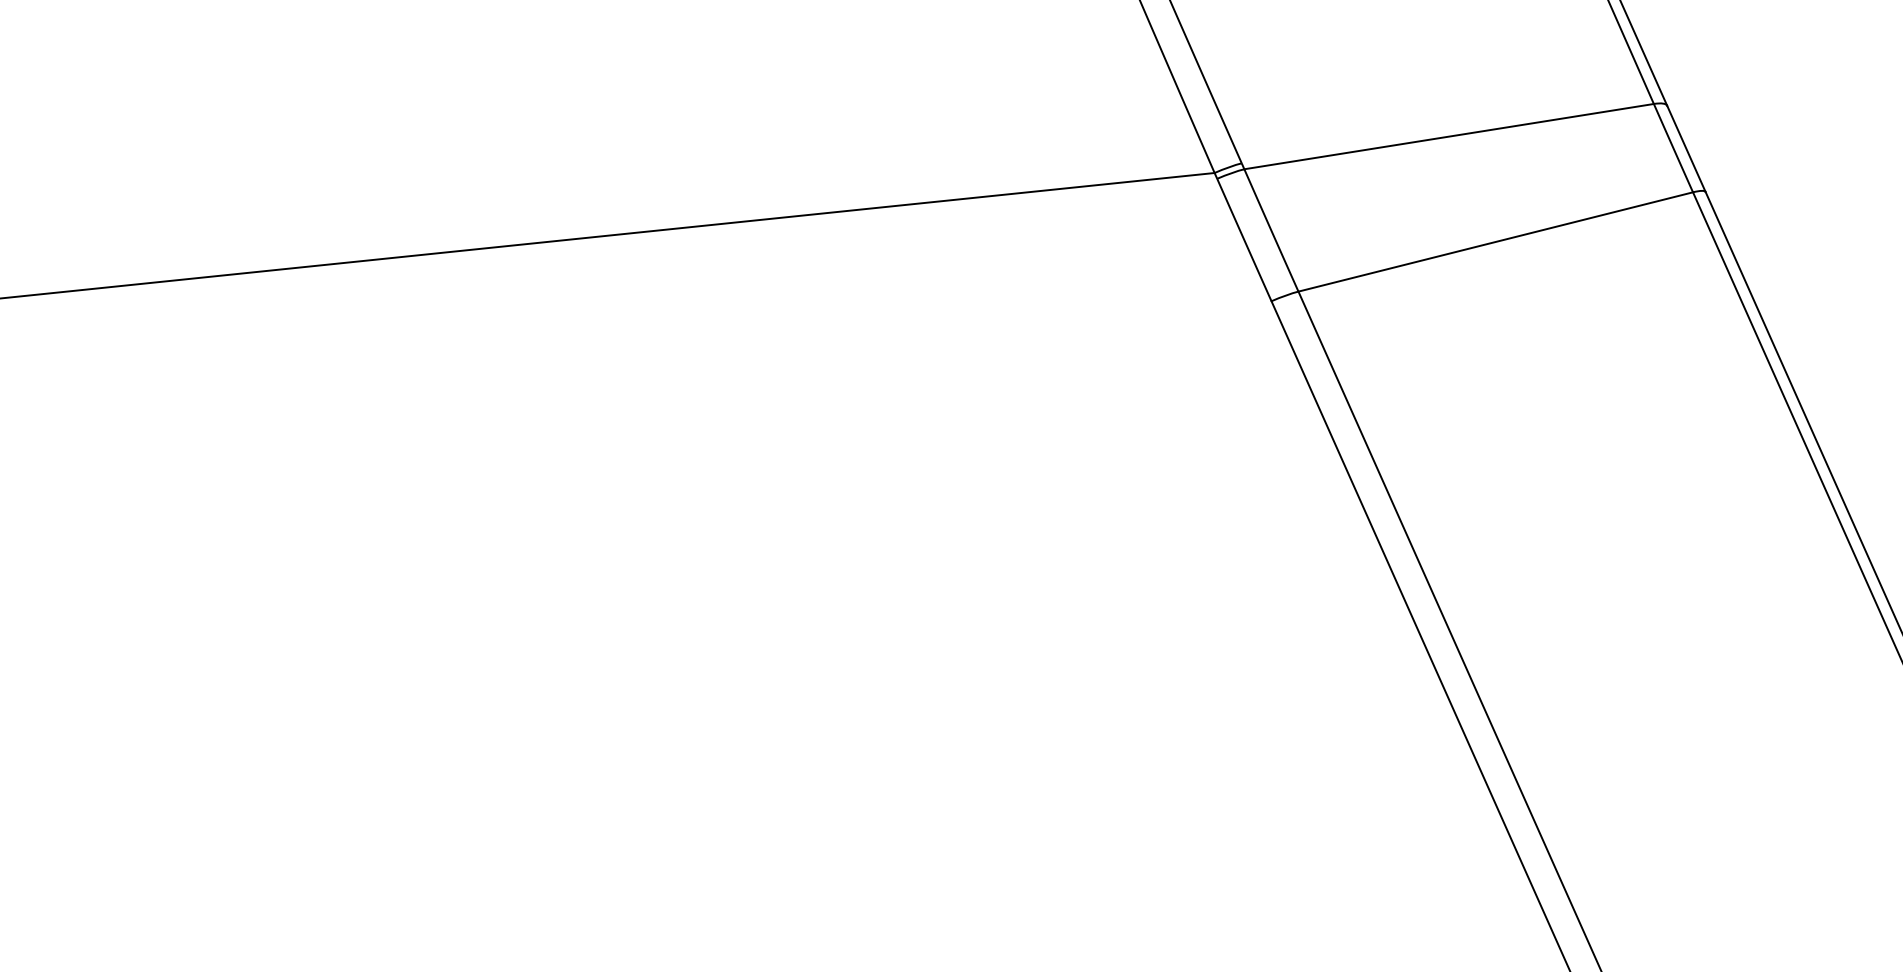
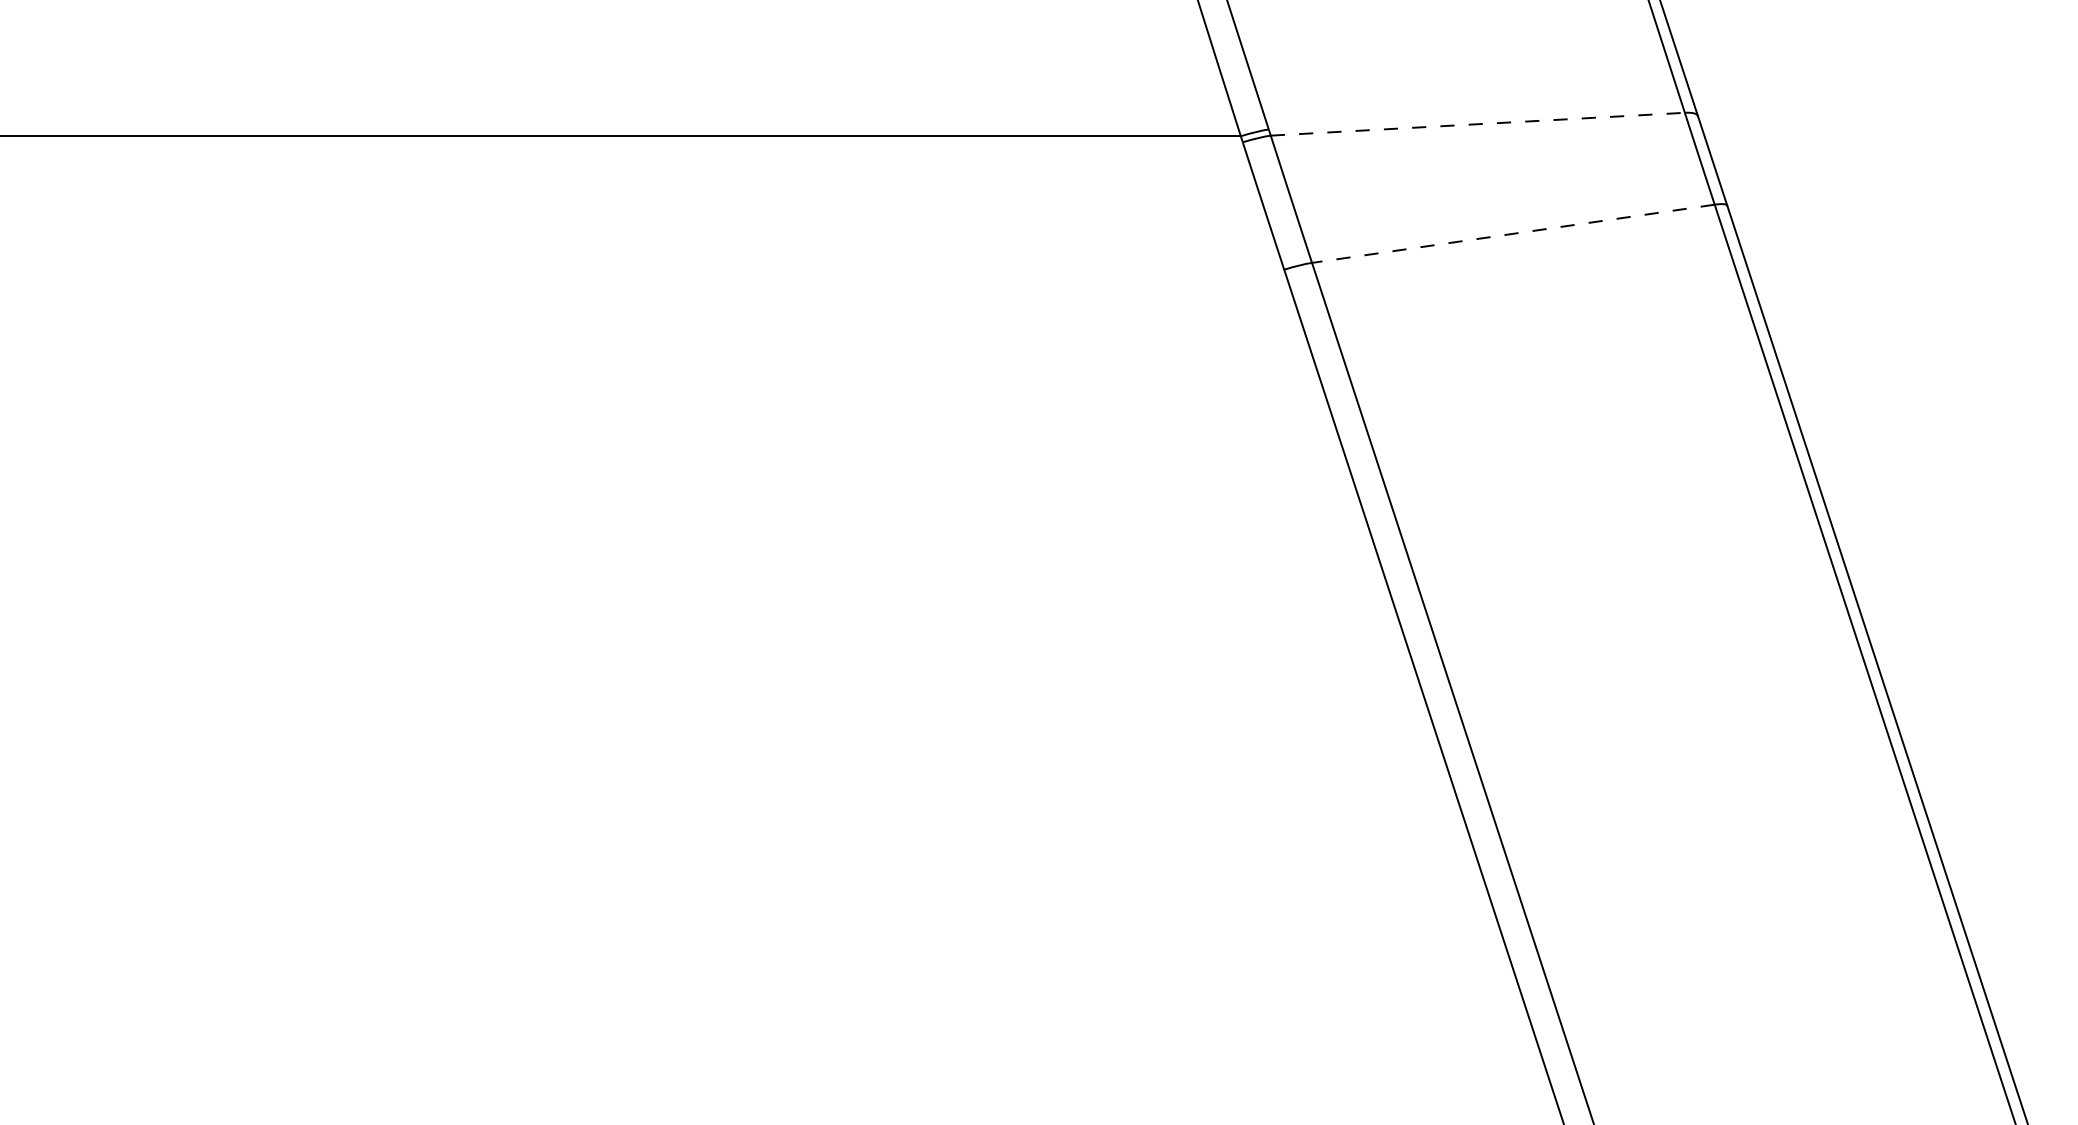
line: (1449, 136) -> (1478, 124), solid -> dashed
line: (1494, 241) -> (1512, 233), solid -> dashed

